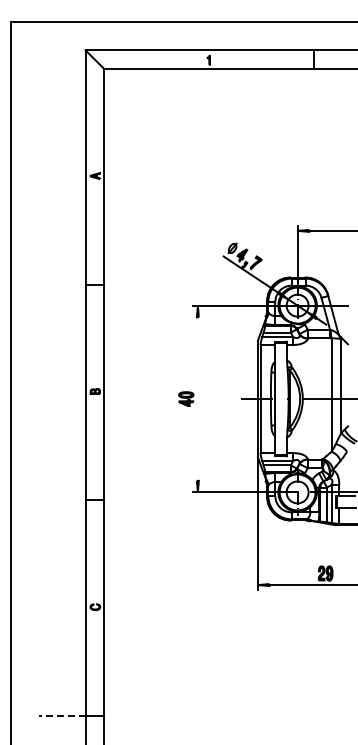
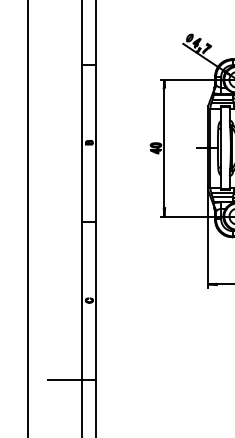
line: (197, 398) -> (164, 147), added
line: (61, 715) -> (64, 379), dashed -> solid

